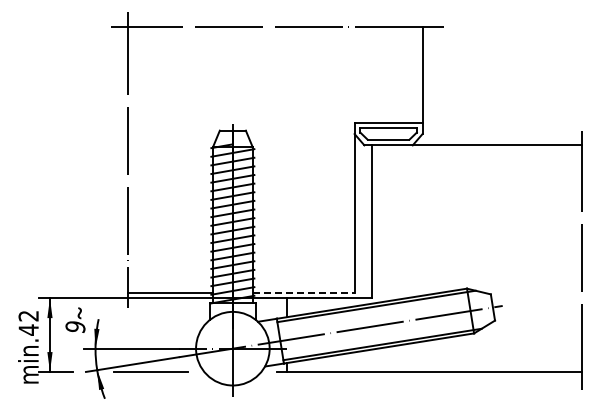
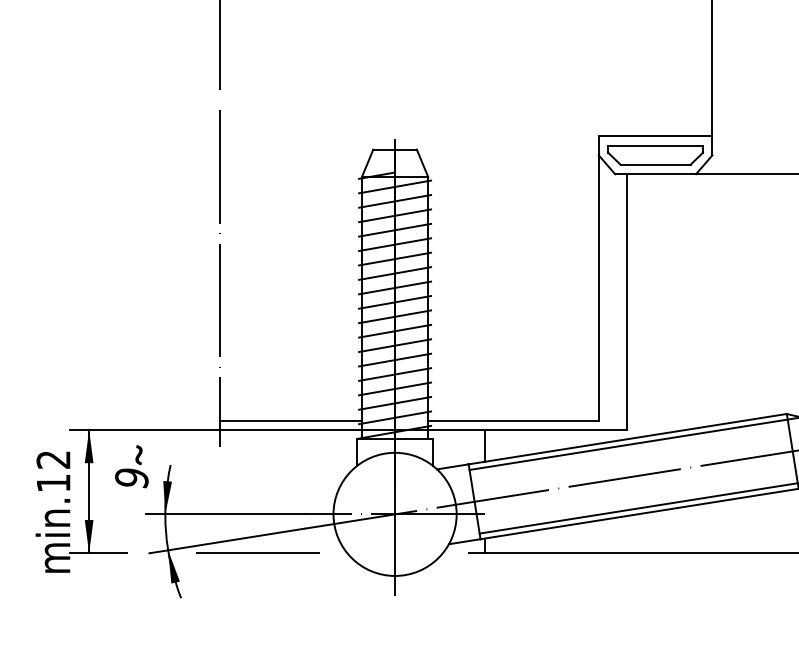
line: (303, 292) -> (513, 420), dashed -> solid
text: (28, 329) -> (53, 482), 42 -> 12

